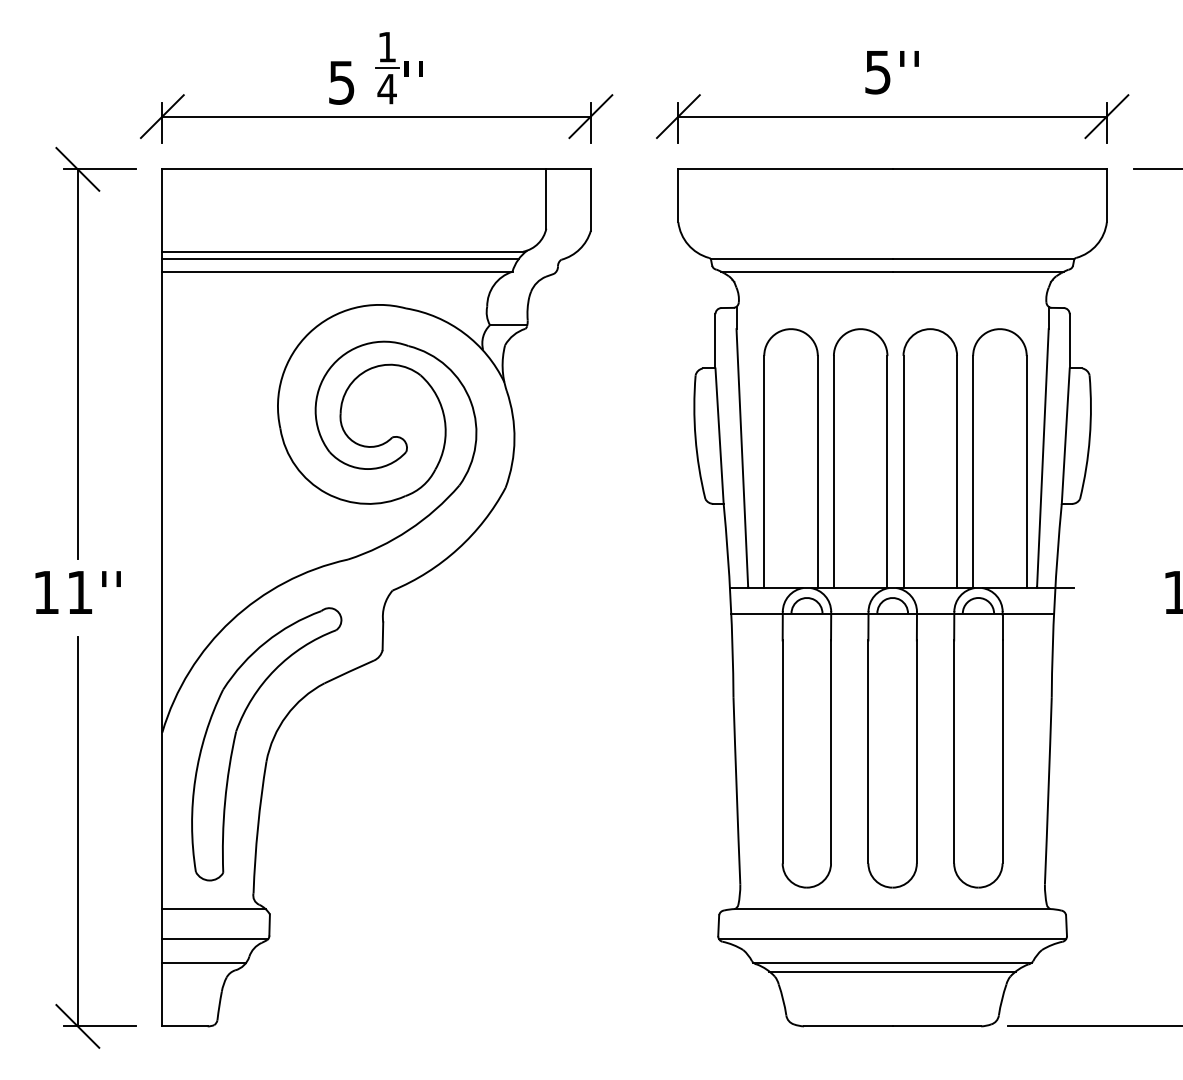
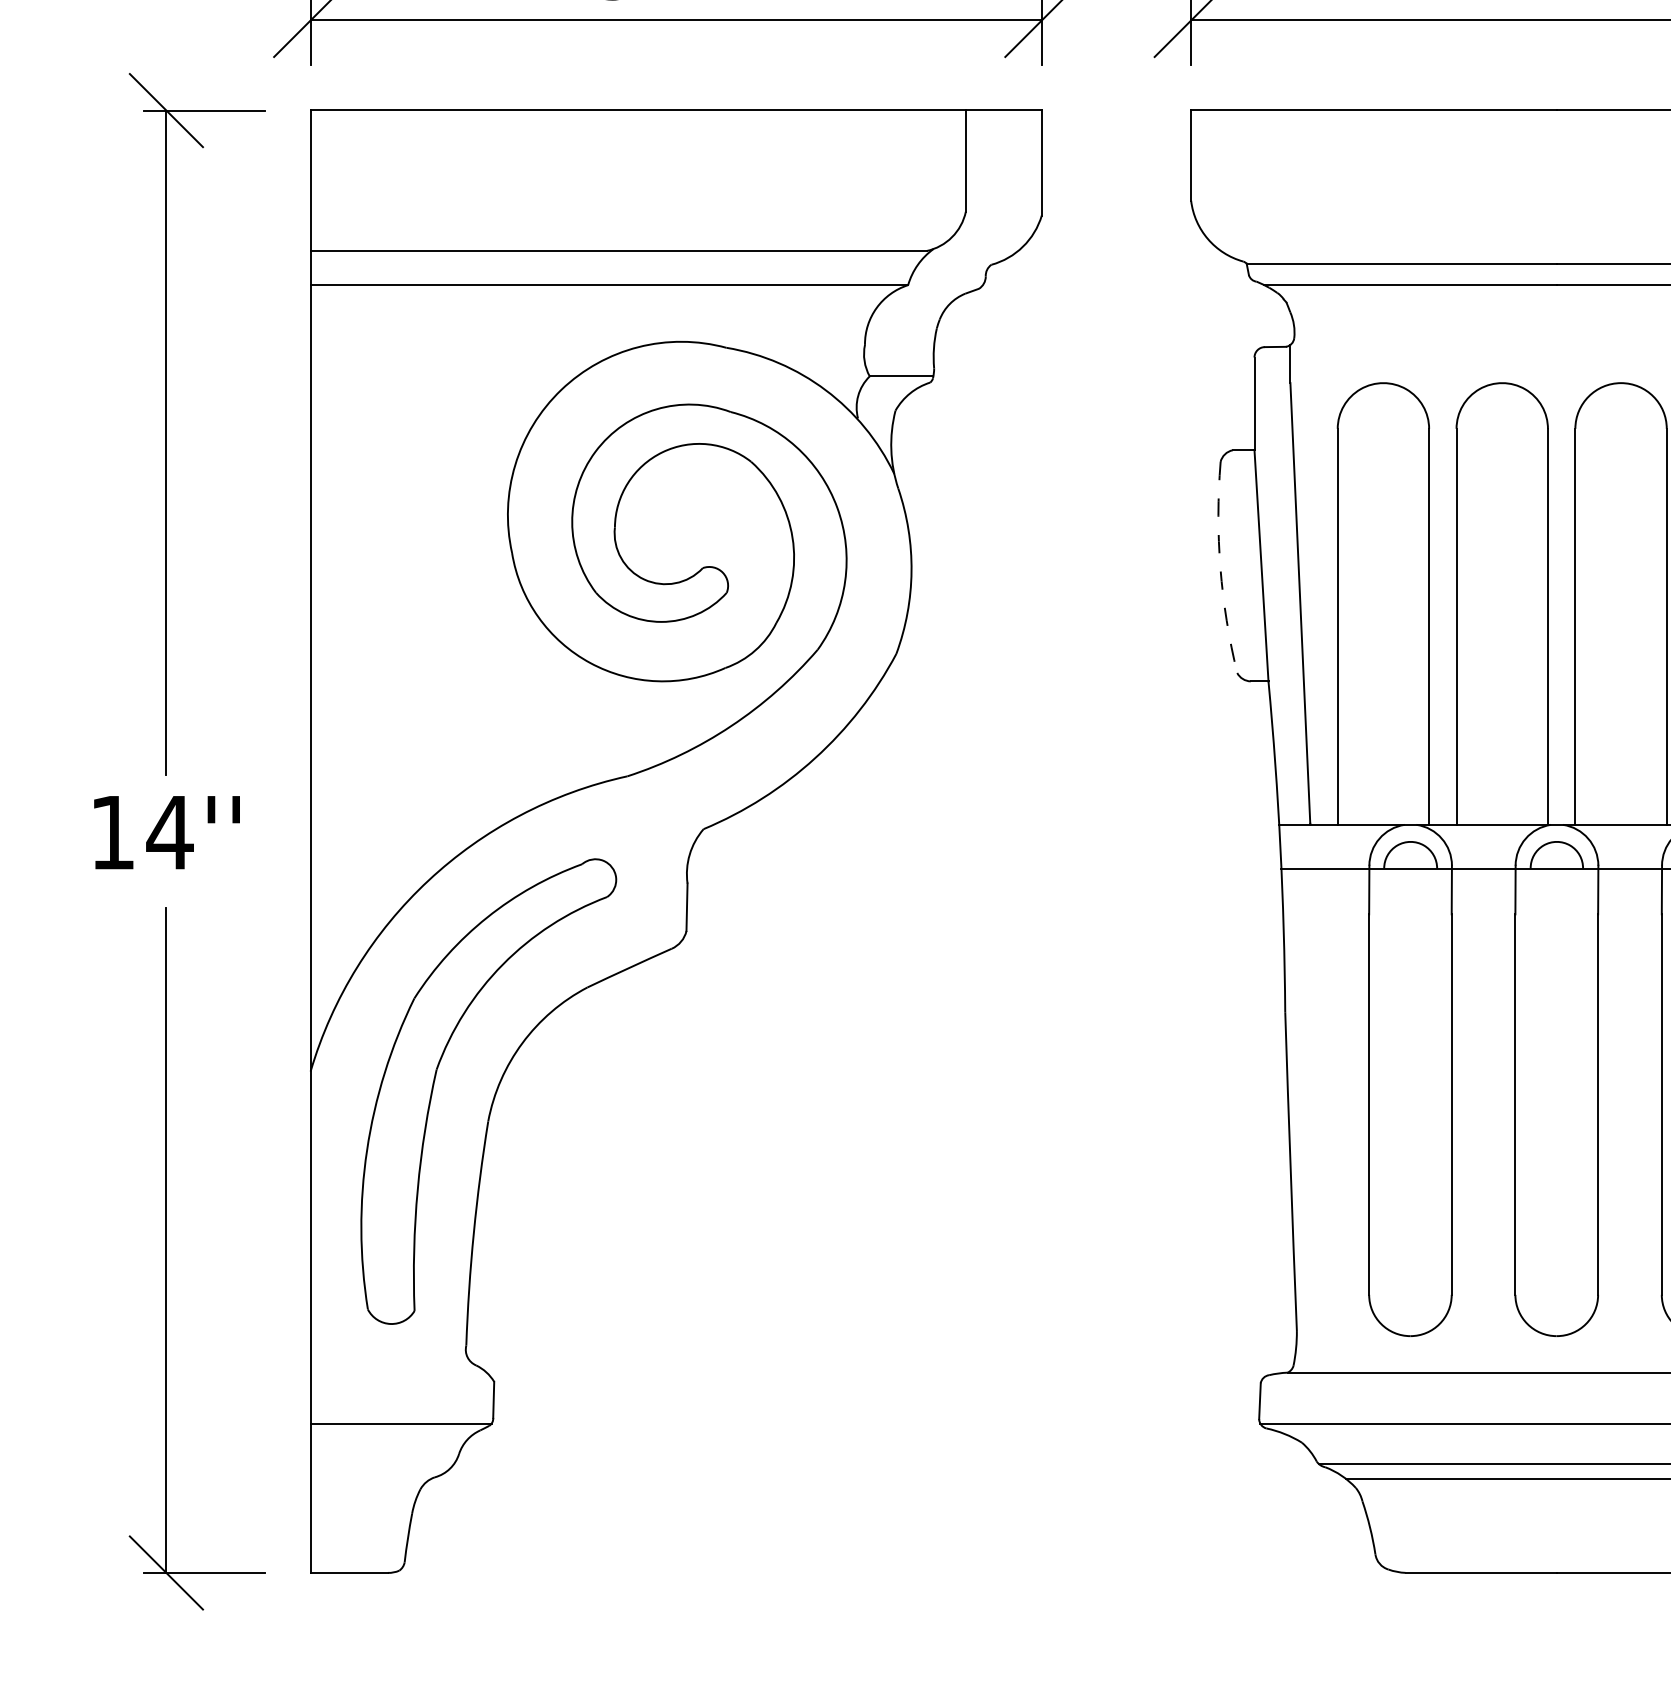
line: (340, 259) -> (614, 264), removed
arc: (695, 437) -> (1220, 568), solid -> dashed
text: (79, 592) -> (169, 832), 11'' -> 14''
line: (213, 909) -> (397, 1373), removed
line: (204, 962) -> (382, 1463), removed

